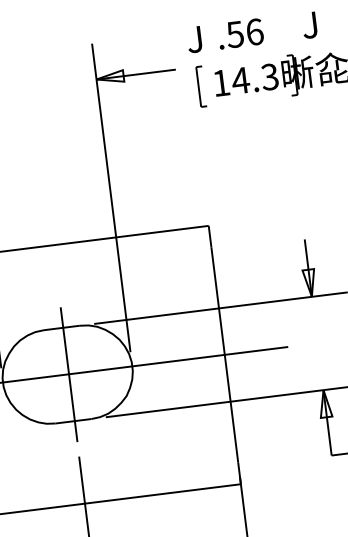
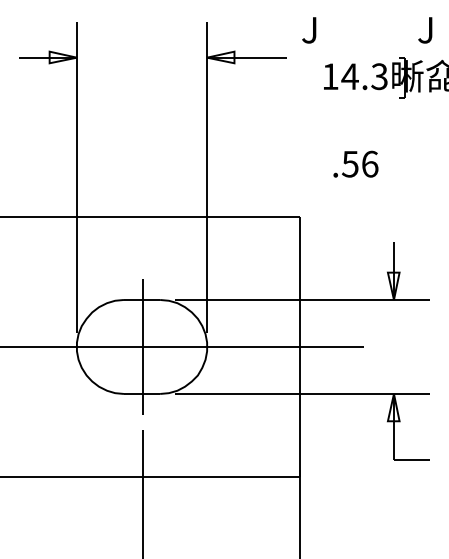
text: (240, 33) -> (355, 163), moved
part: (201, 86) -> (310, 77), removed

